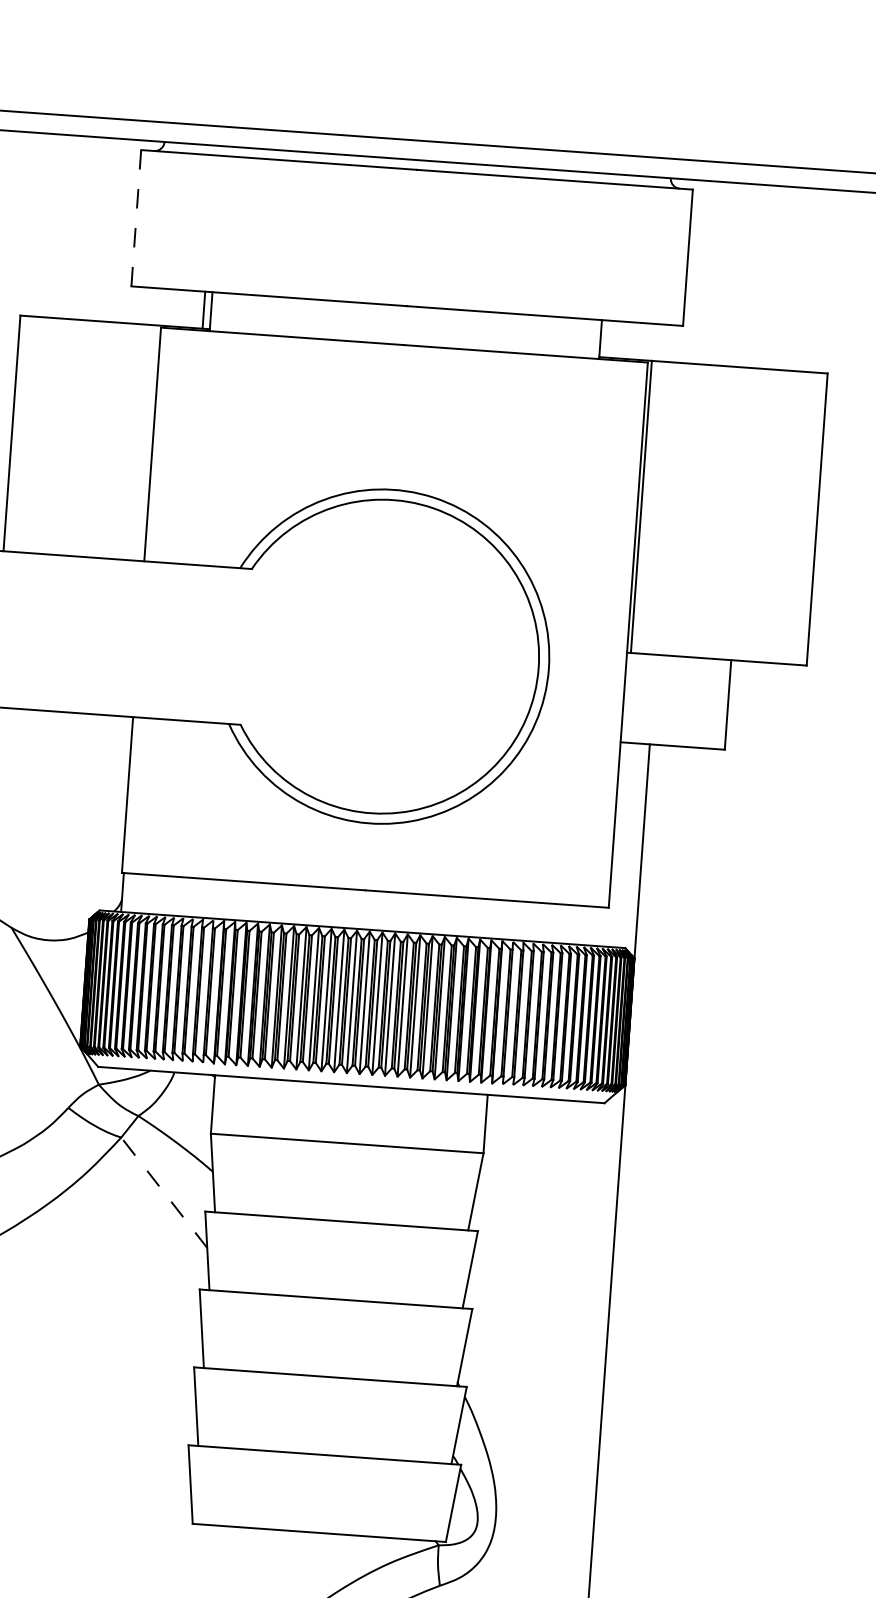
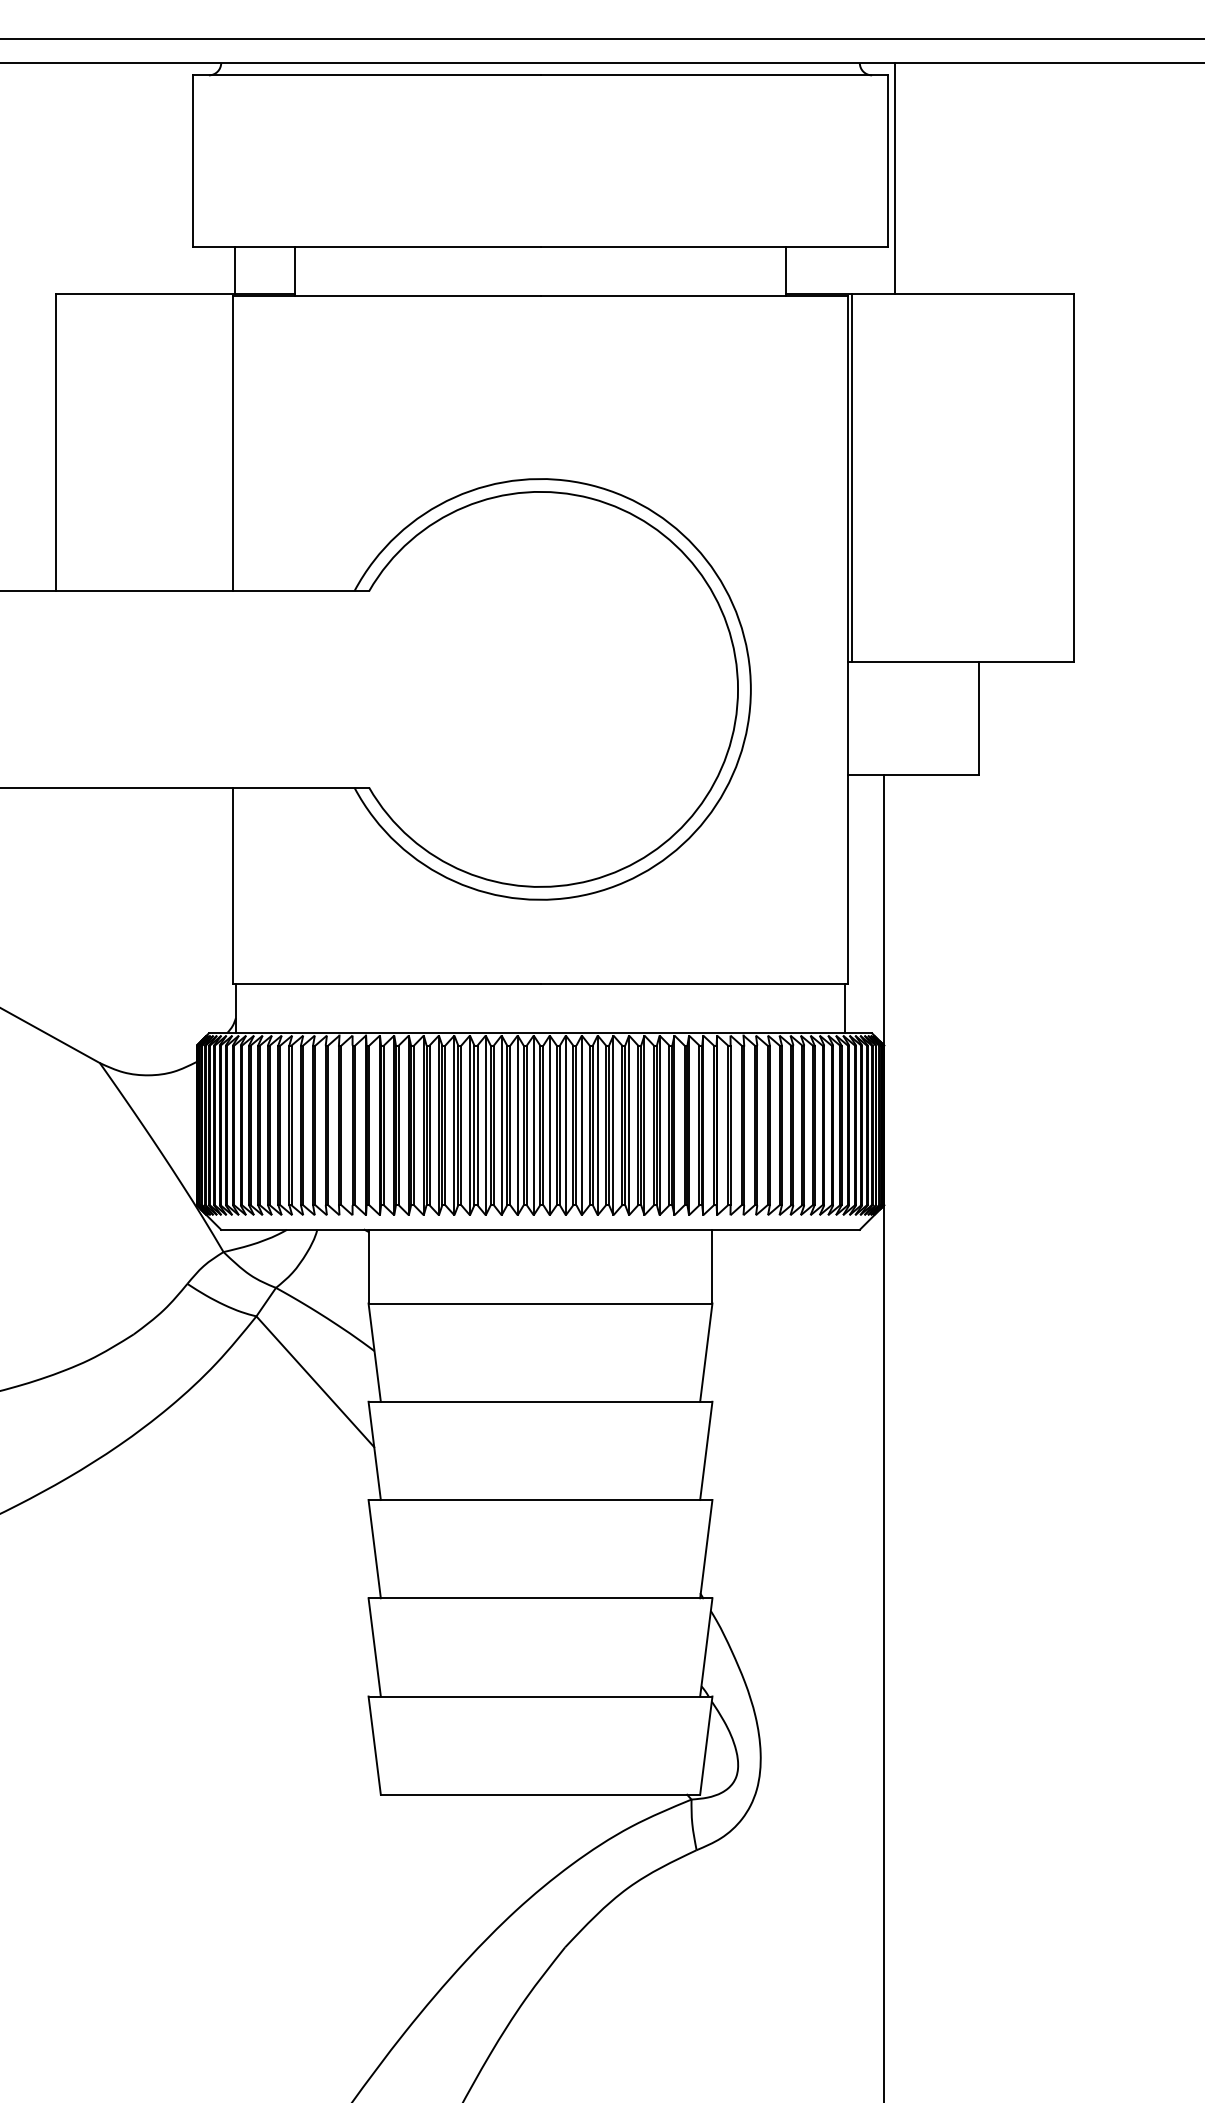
line: (136, 218) -> (192, 161), dashed -> solid
line: (692, 271) -> (895, 178), added
line: (203, 310) -> (234, 270), moved
line: (605, 926) -> (845, 1008), added
line: (164, 1192) -> (315, 1381), dashed -> solid

